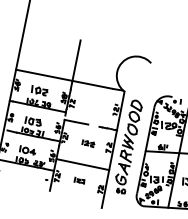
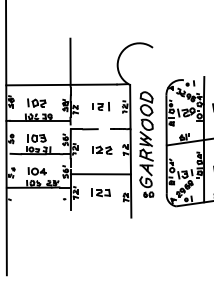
part: (95, 105) -> (101, 106), added
part: (88, 143) -> (102, 149), size x1.43
part: (79, 180) -> (100, 192), size x1.67

